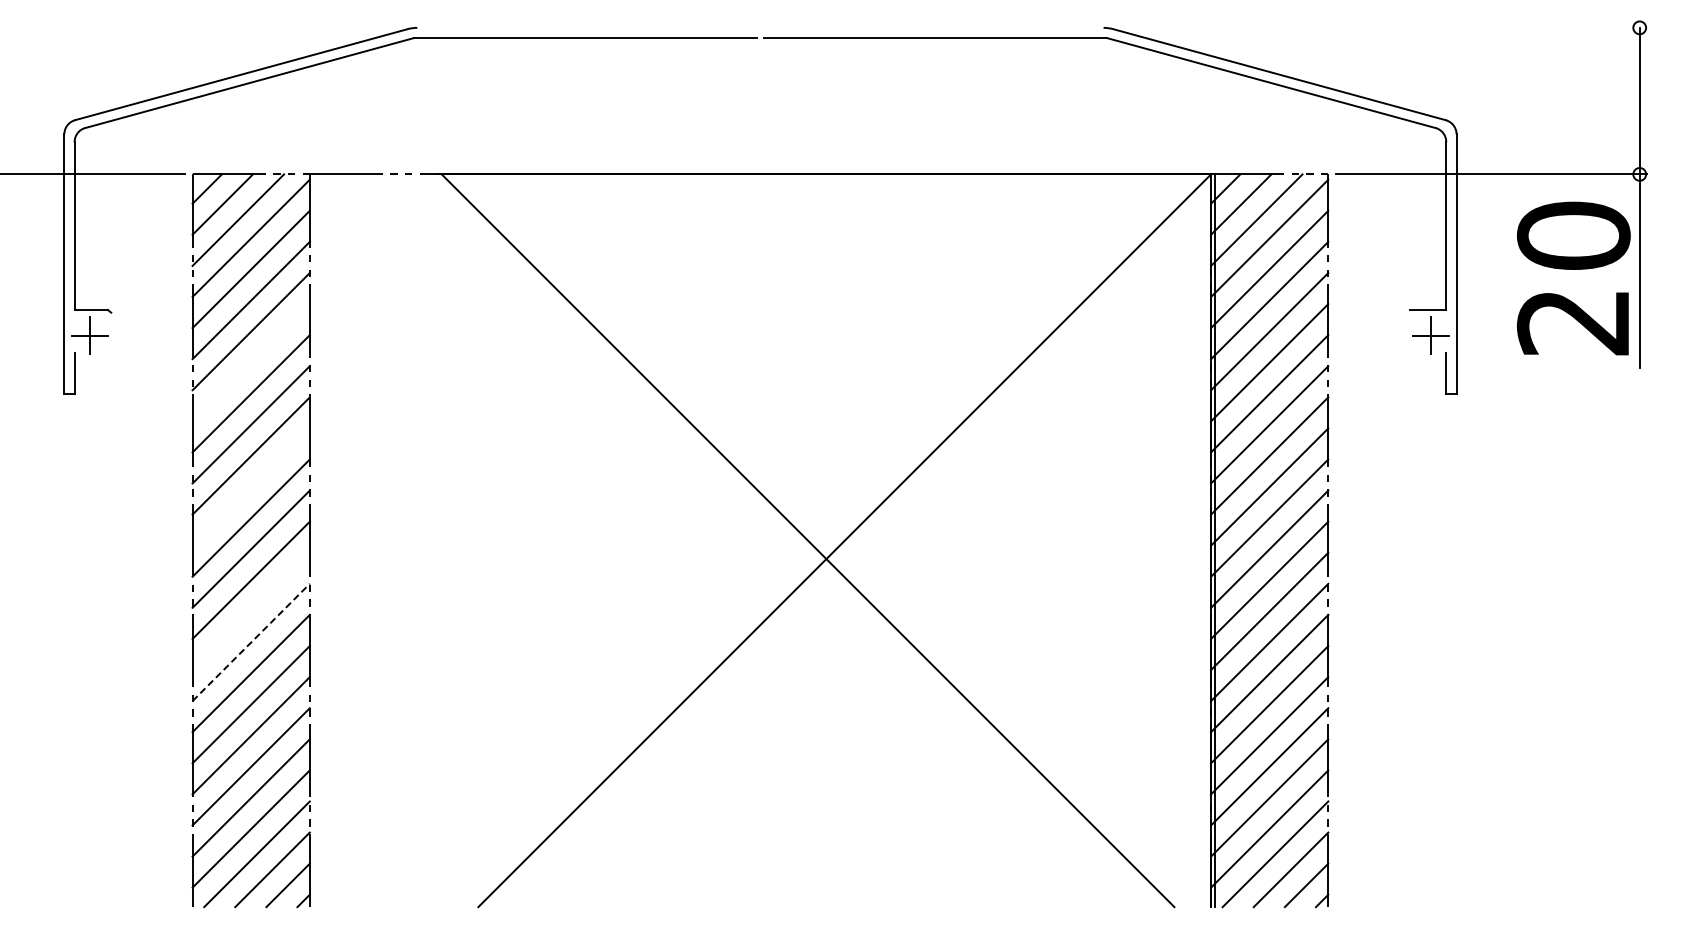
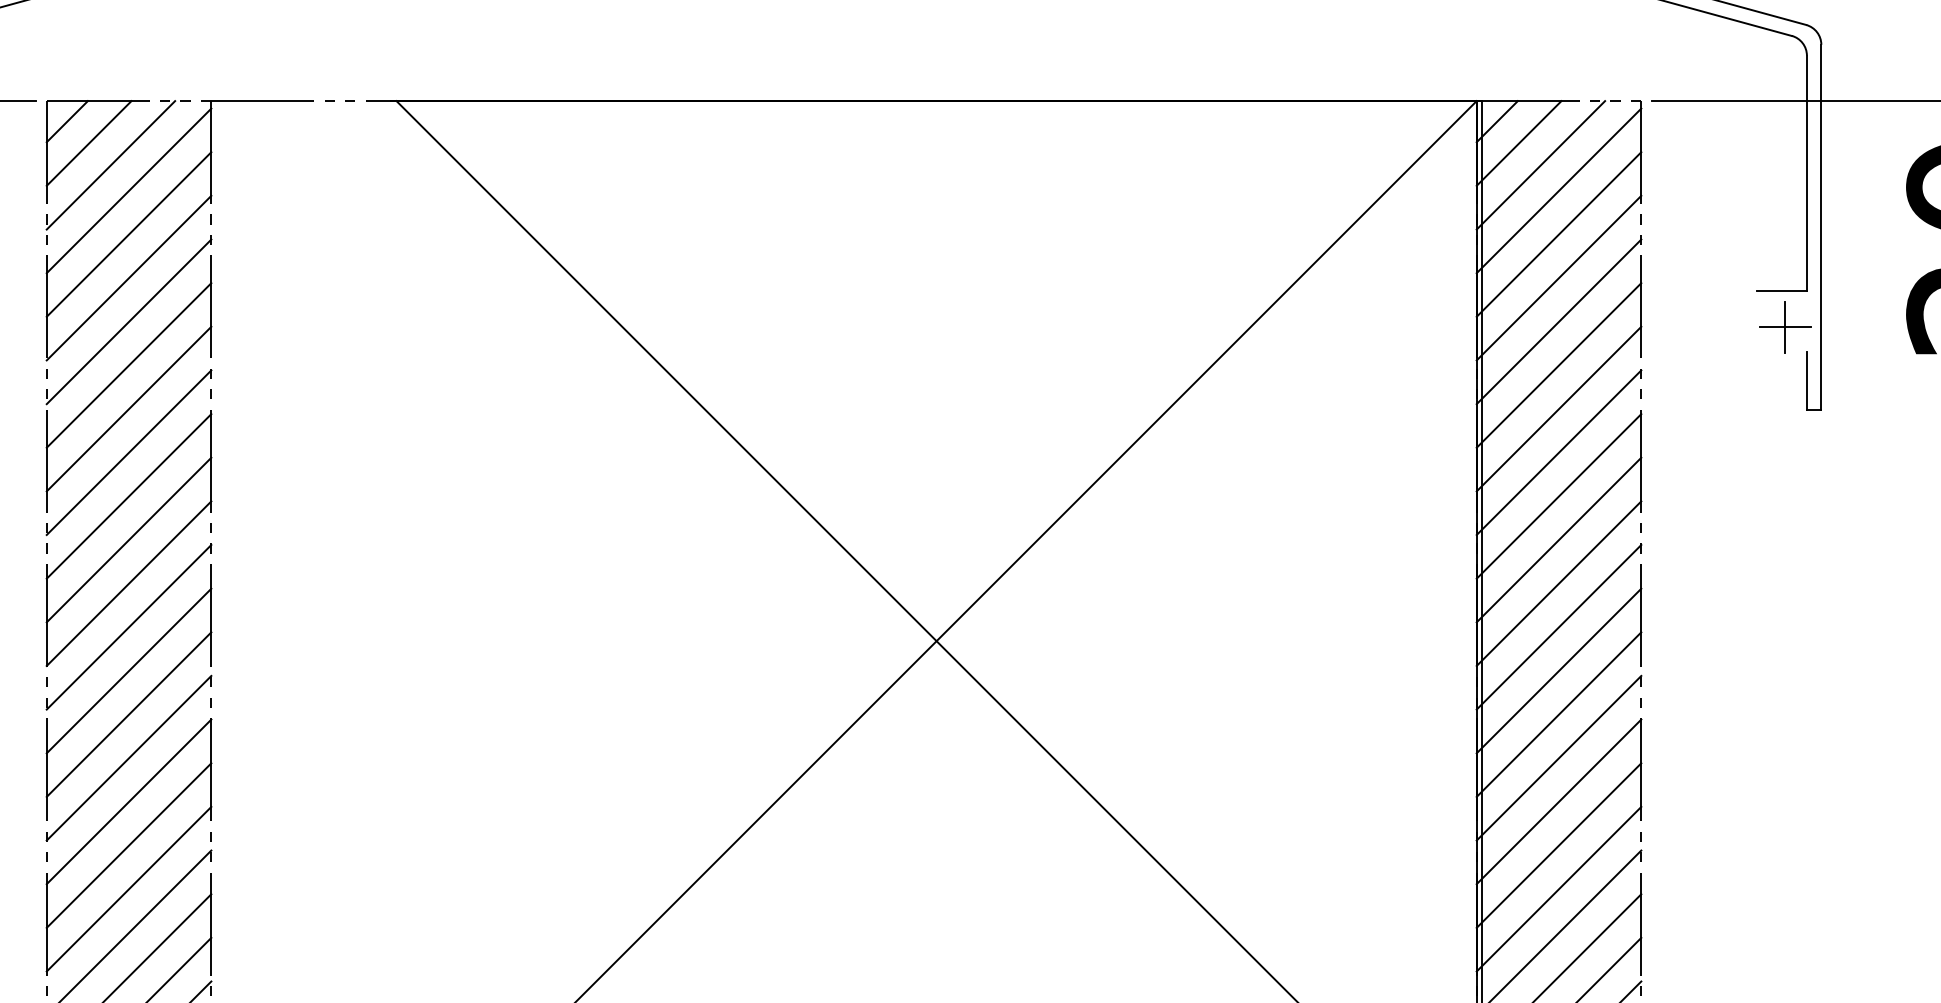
line: (250, 362) -> (128, 365), added
line: (250, 486) -> (128, 539), added
line: (250, 611) -> (128, 714), added
line: (251, 642) -> (129, 758), dashed -> solid

